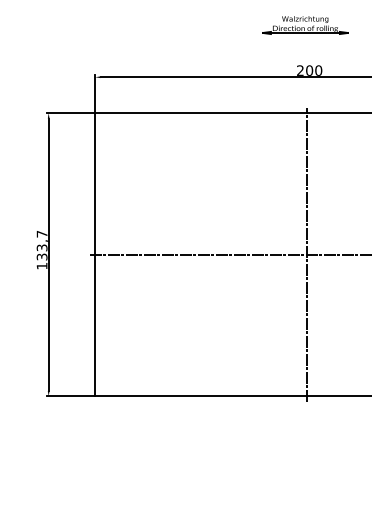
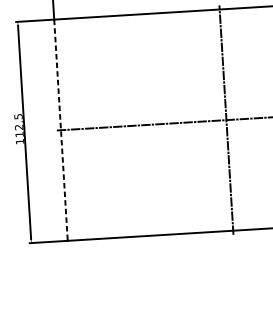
text: (41, 245) -> (18, 125), 133,7 -> 112,5
line: (95, 254) -> (61, 130), solid -> dashed

